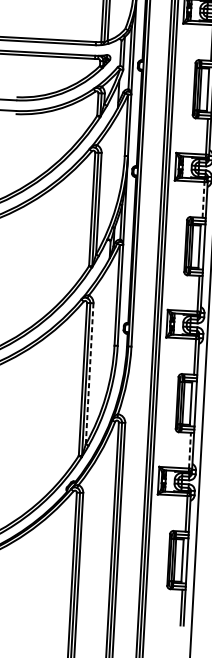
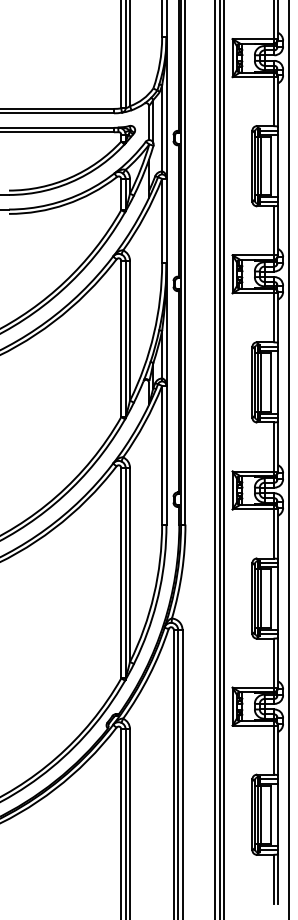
line: (203, 199) -> (273, 317), dashed -> solid
line: (89, 374) -> (130, 565), dashed -> solid
line: (189, 450) -> (273, 663), dashed -> solid

